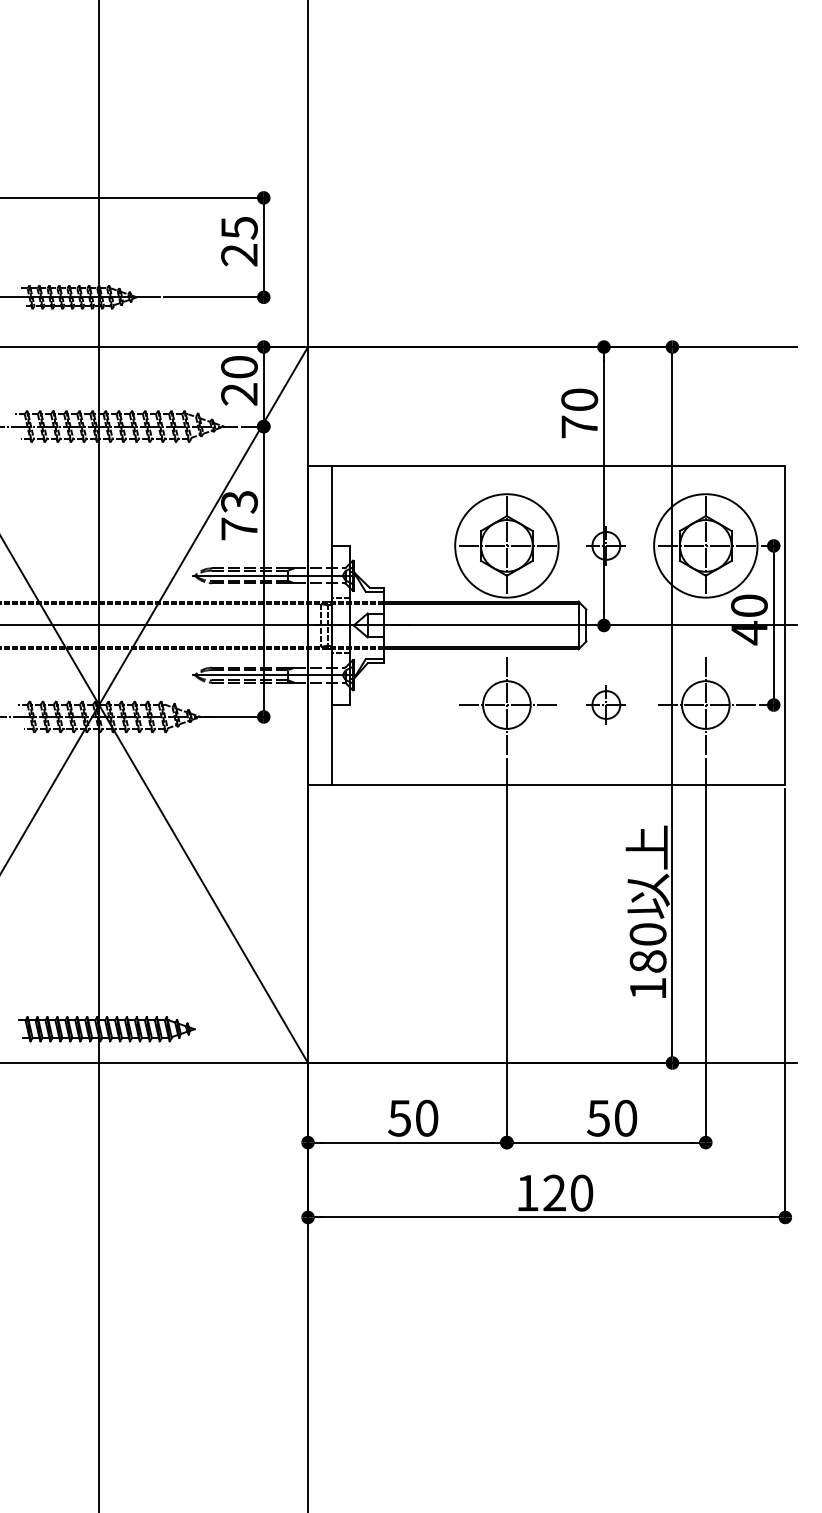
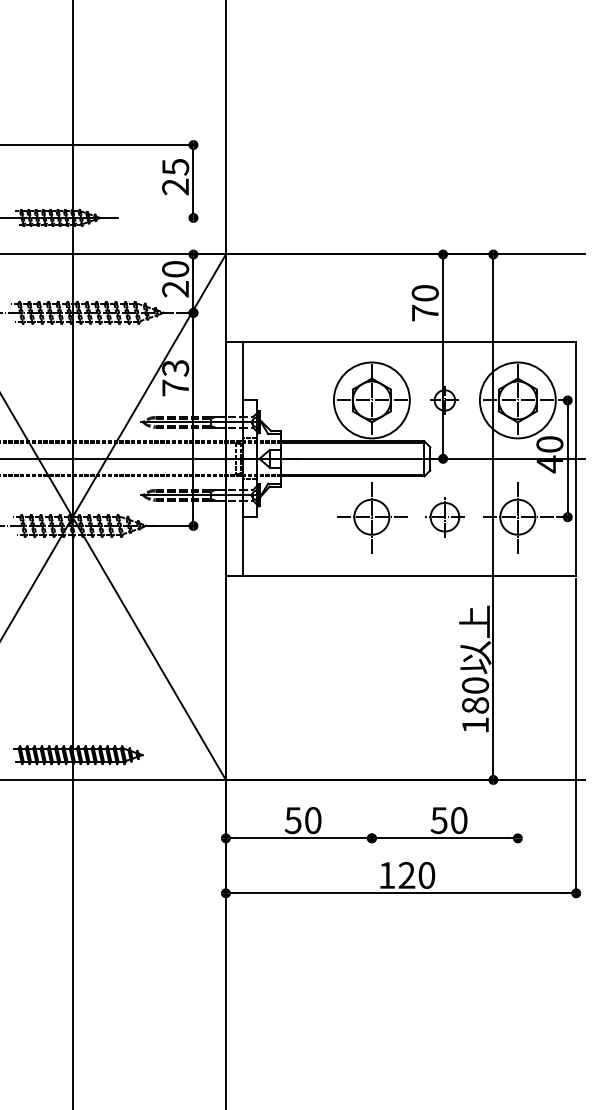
line: (215, 297) -> (158, 218), removed
part: (605, 704) -> (444, 516), size x1.4
line: (506, 952) -> (371, 698), removed
line: (705, 952) -> (517, 698), removed

